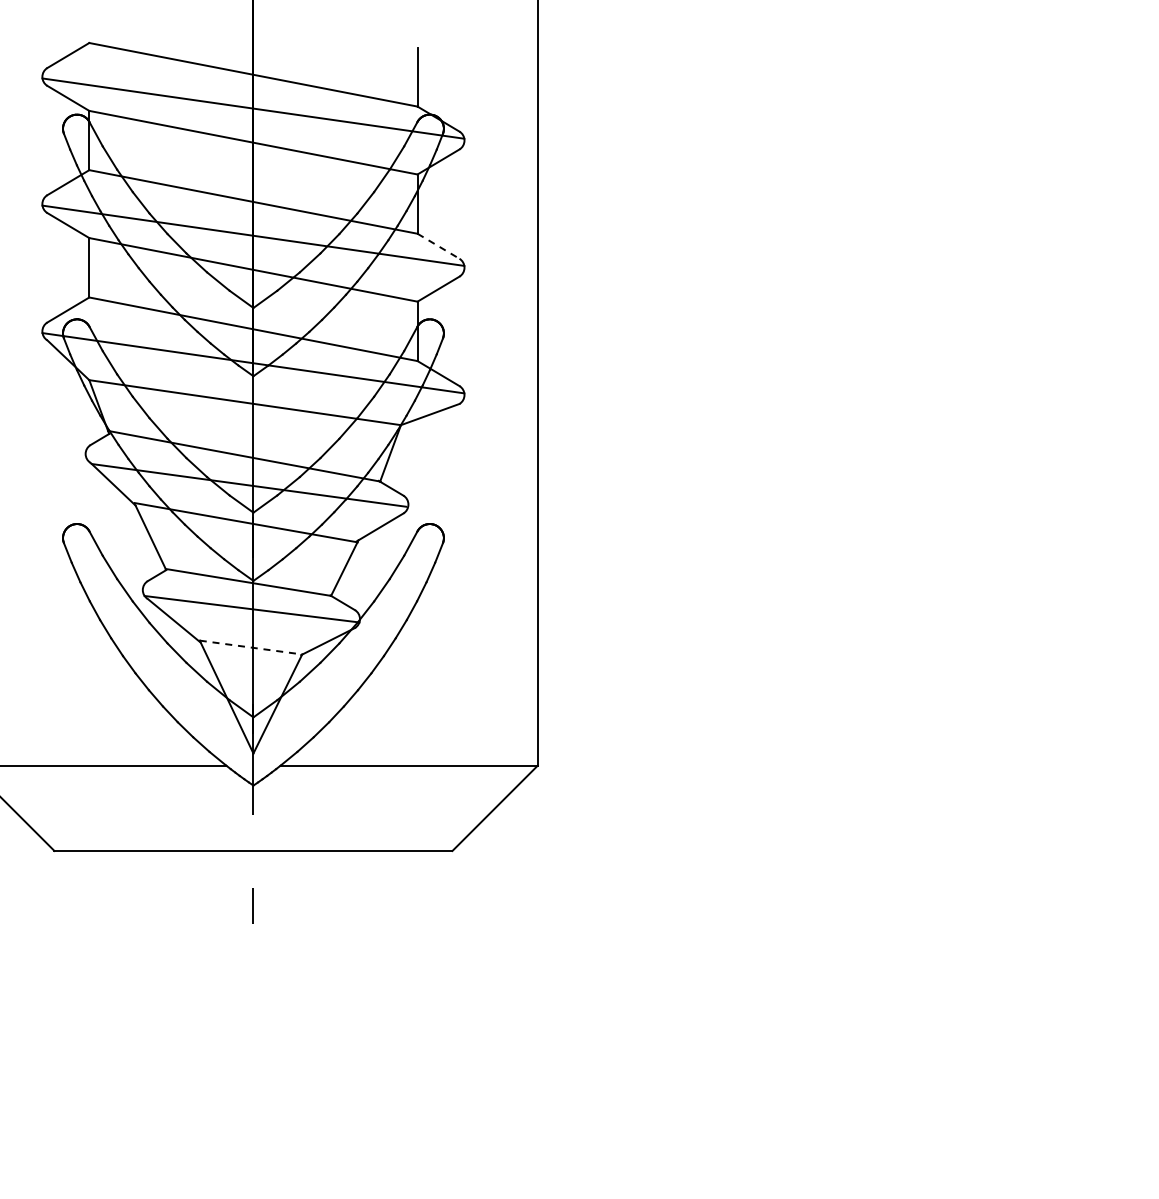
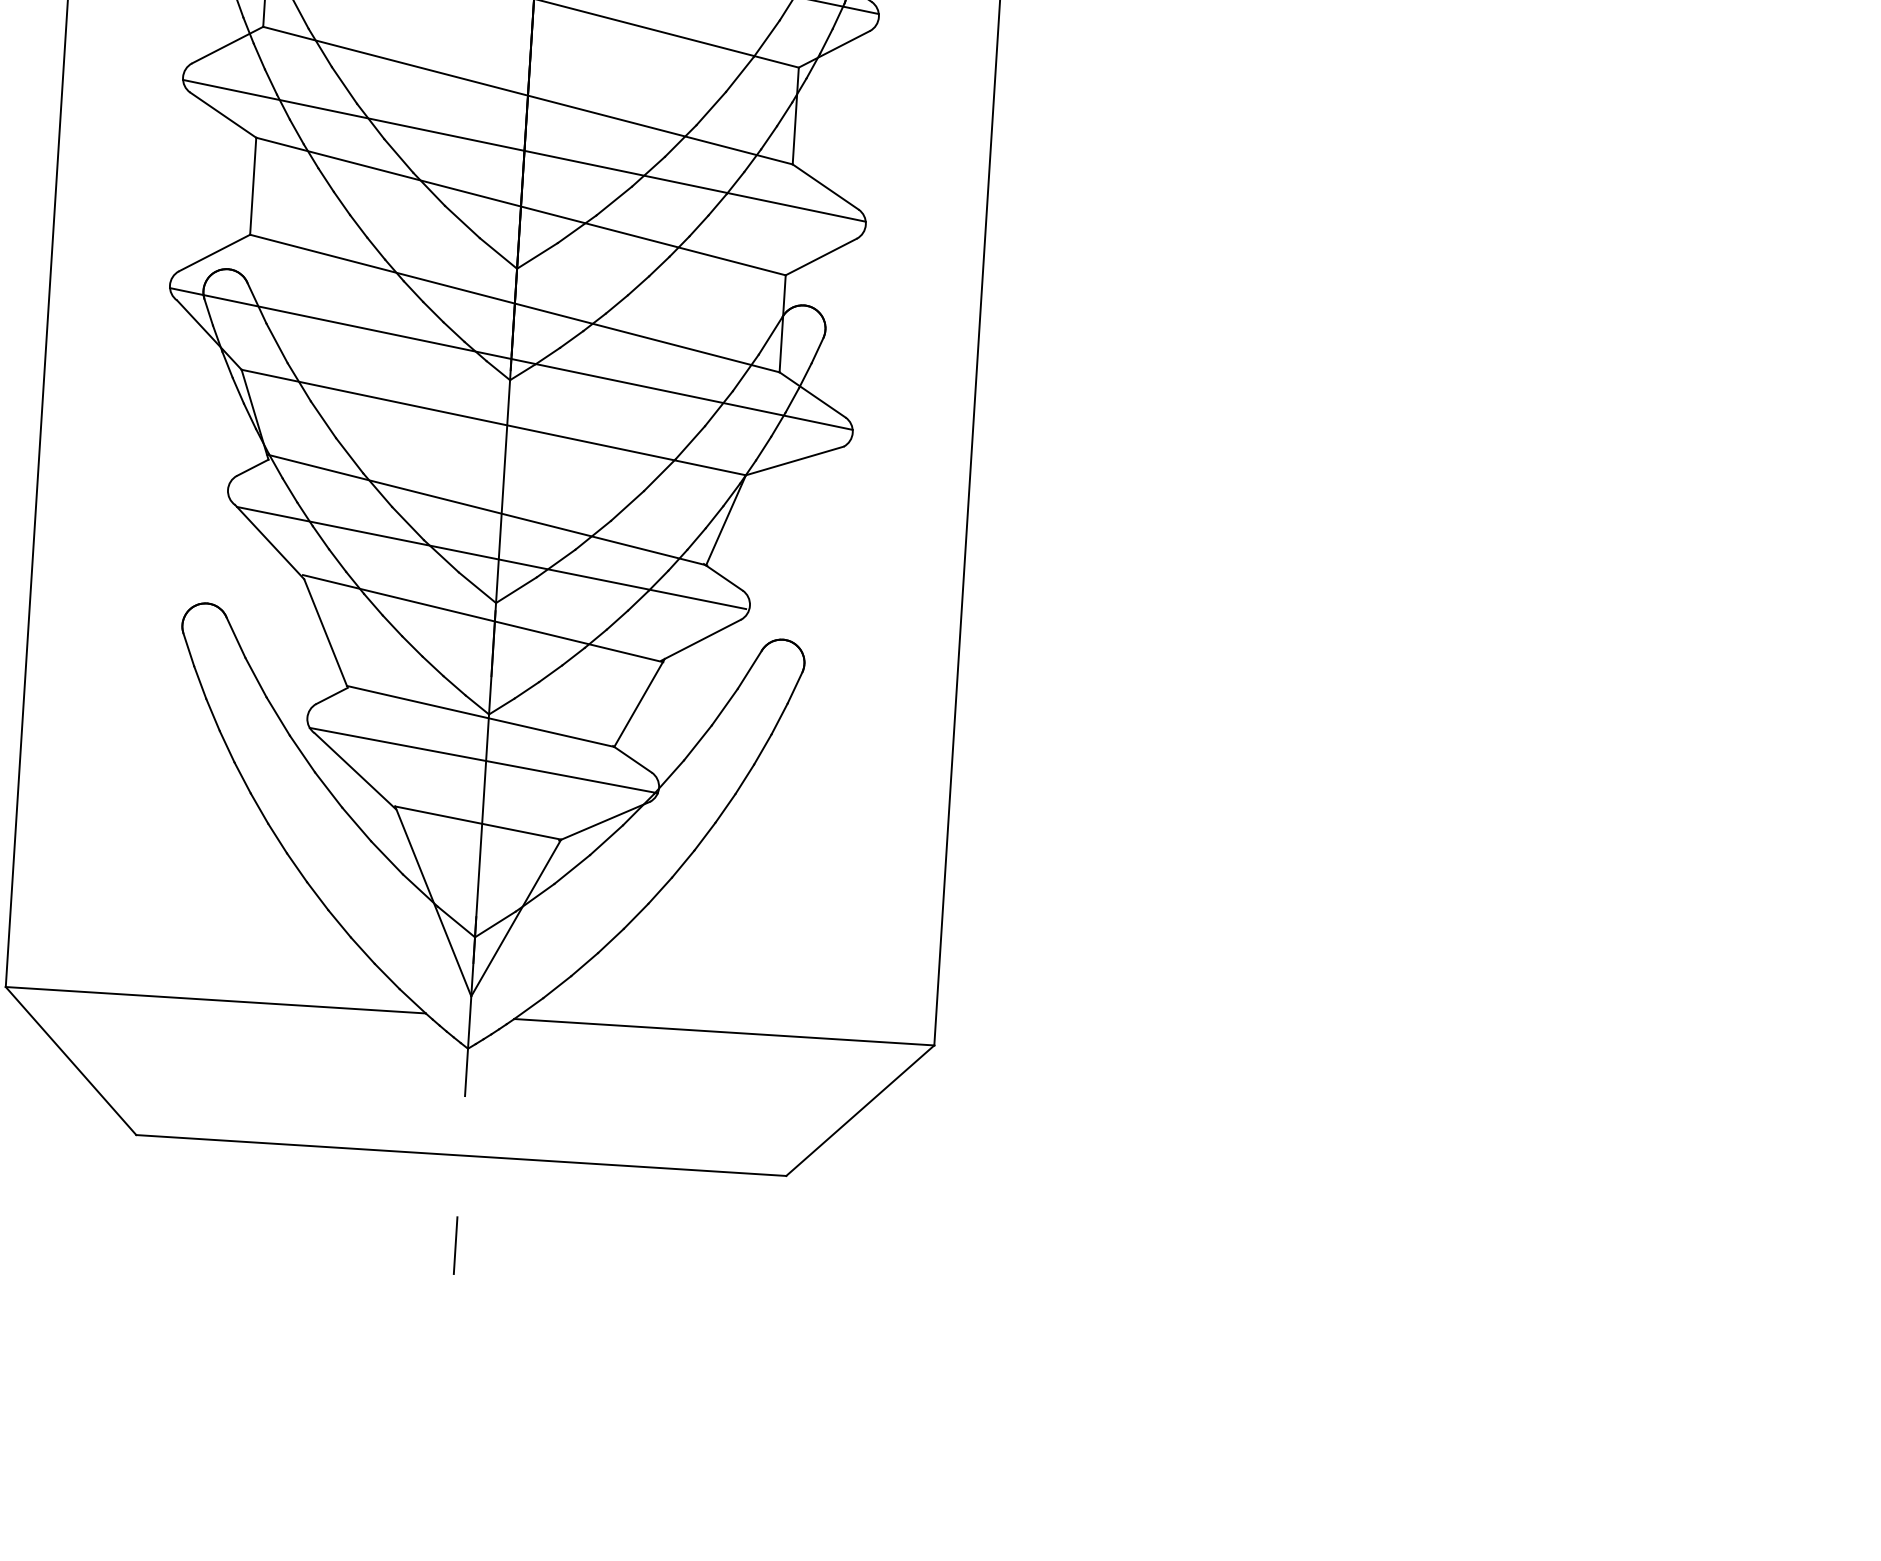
line: (438, 246) -> (825, 187), dashed -> solid
line: (251, 647) -> (478, 823), dashed -> solid

